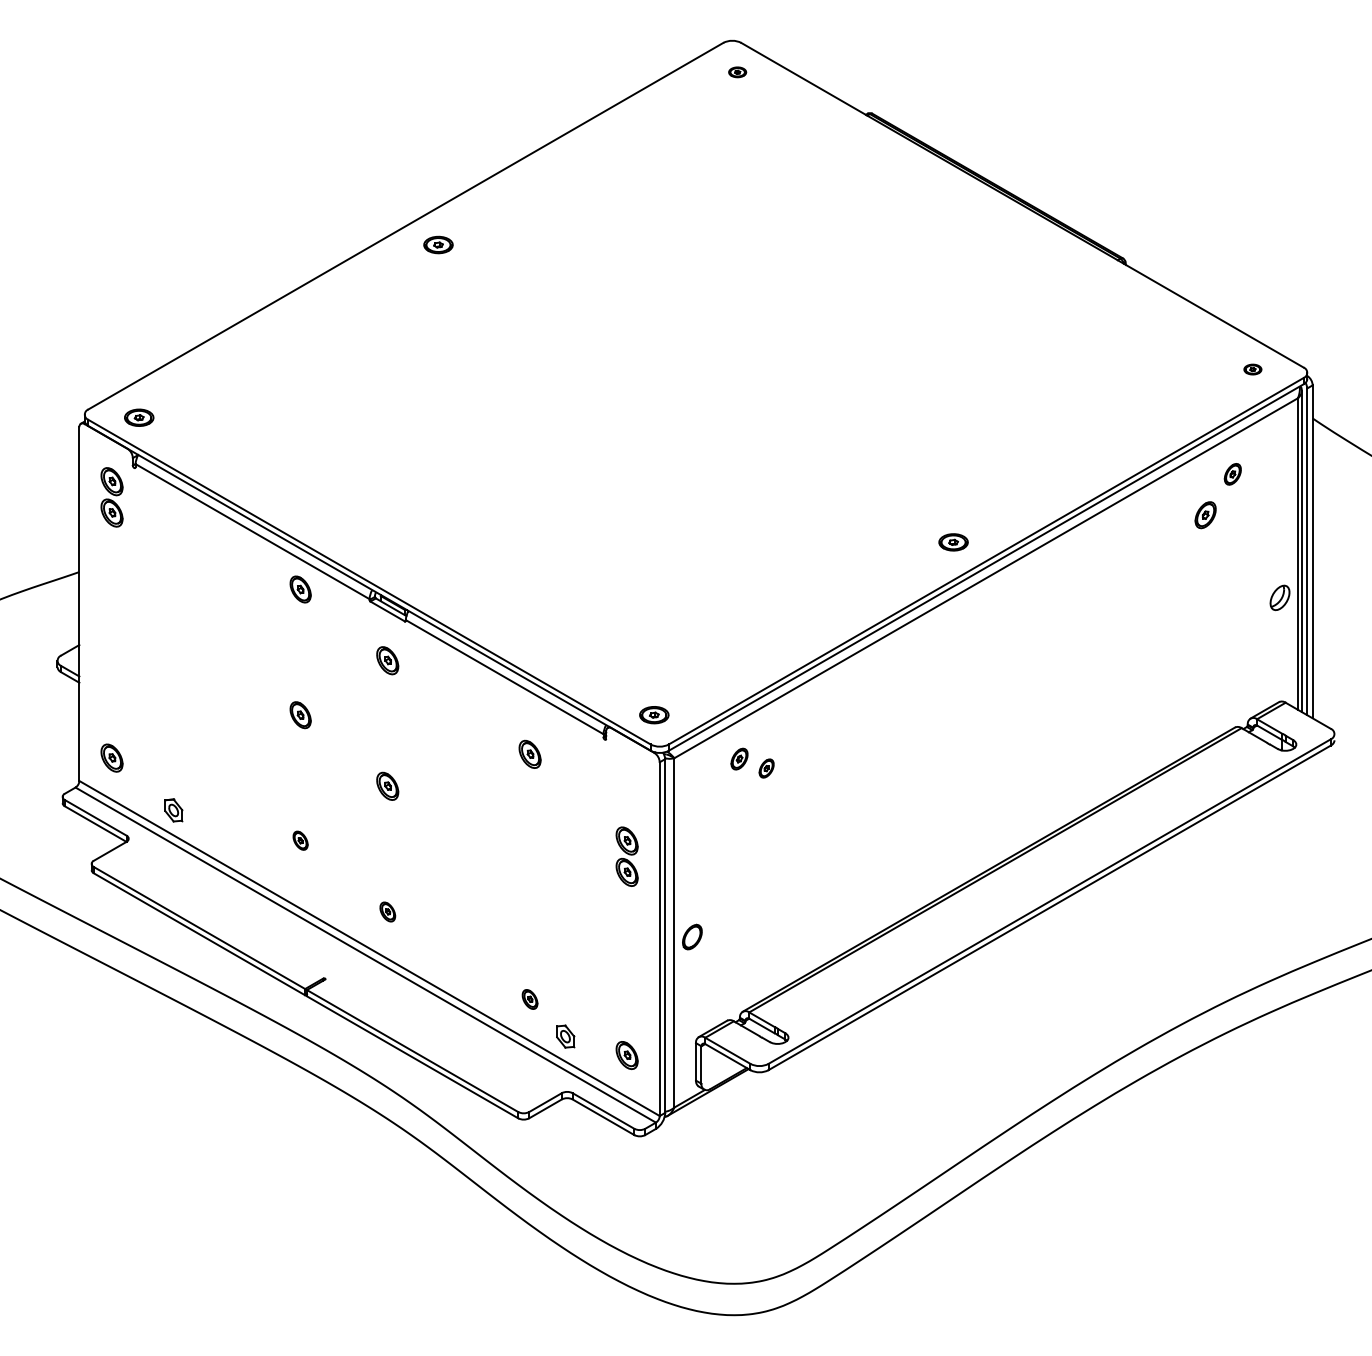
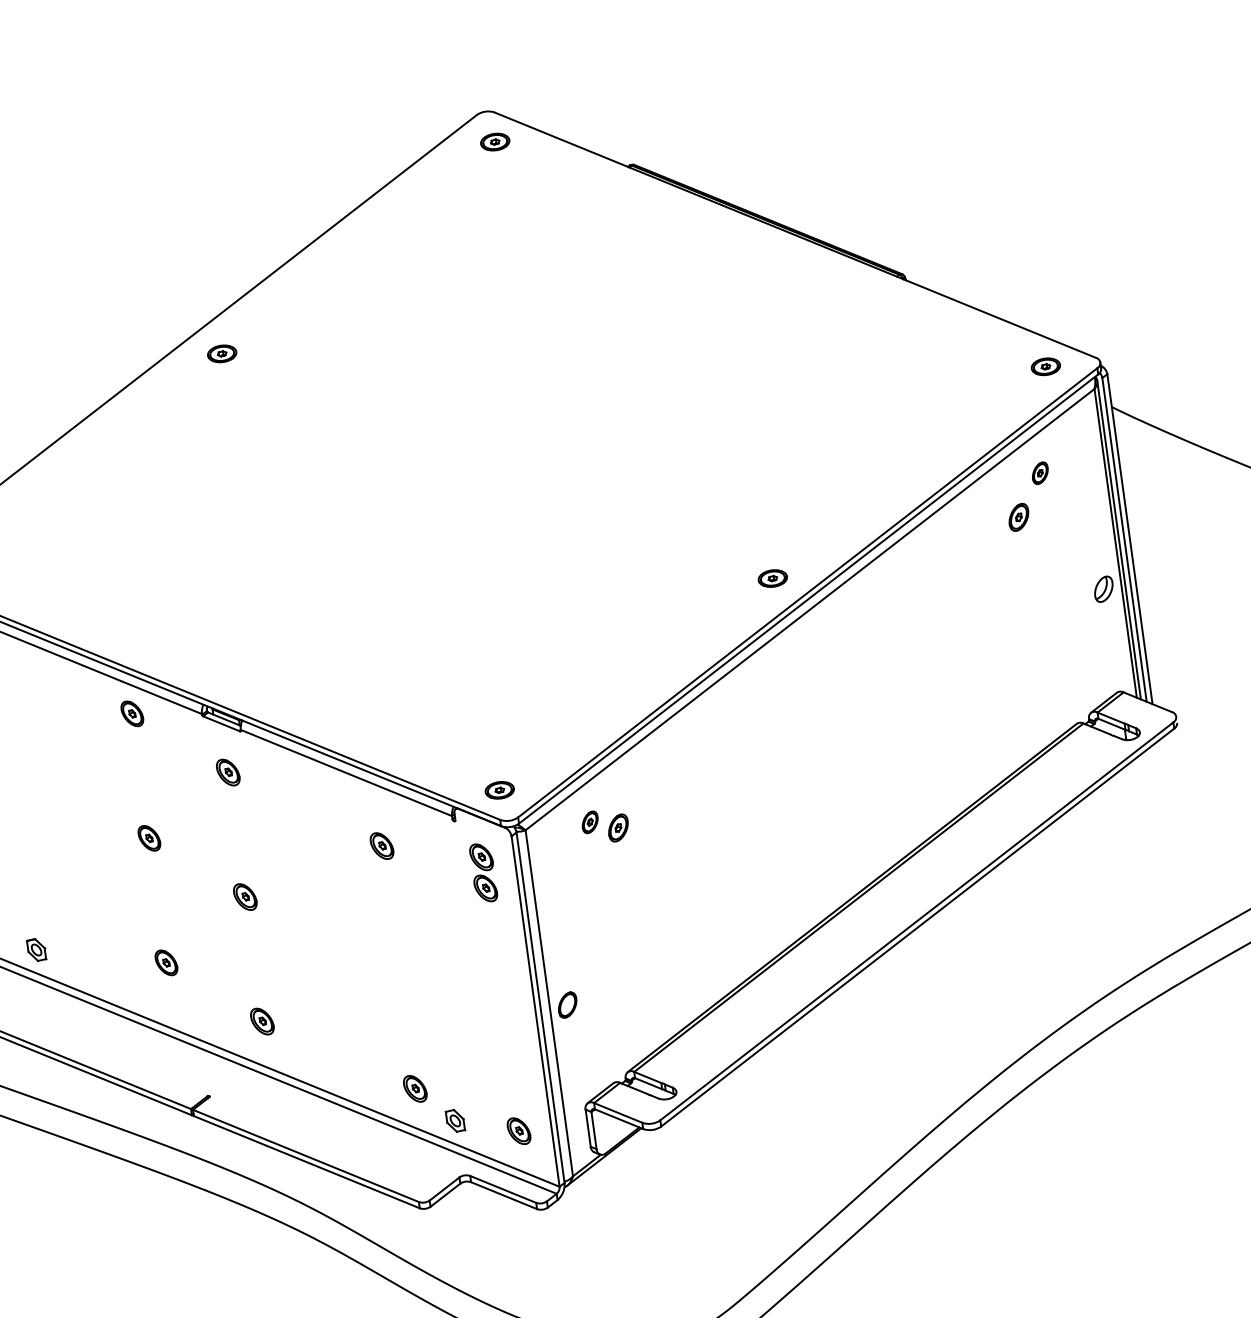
part: (737, 72) -> (495, 142), size x1.67
part: (1252, 369) -> (1045, 366), size x1.67
part: (766, 768) -> (618, 827), size x1.43
part: (300, 840) -> (166, 962), size x1.43
part: (626, 856) -> (483, 872), moved
part: (387, 911) -> (262, 1021), size x1.43
part: (529, 999) -> (414, 1089), size x1.43

